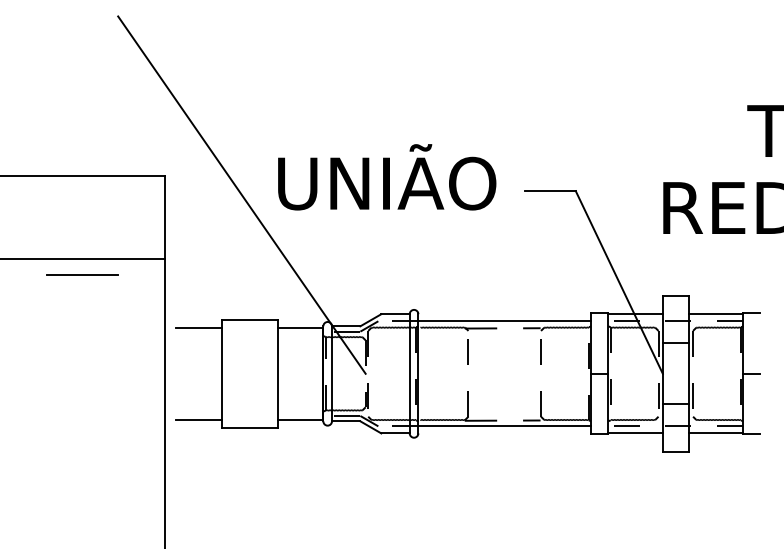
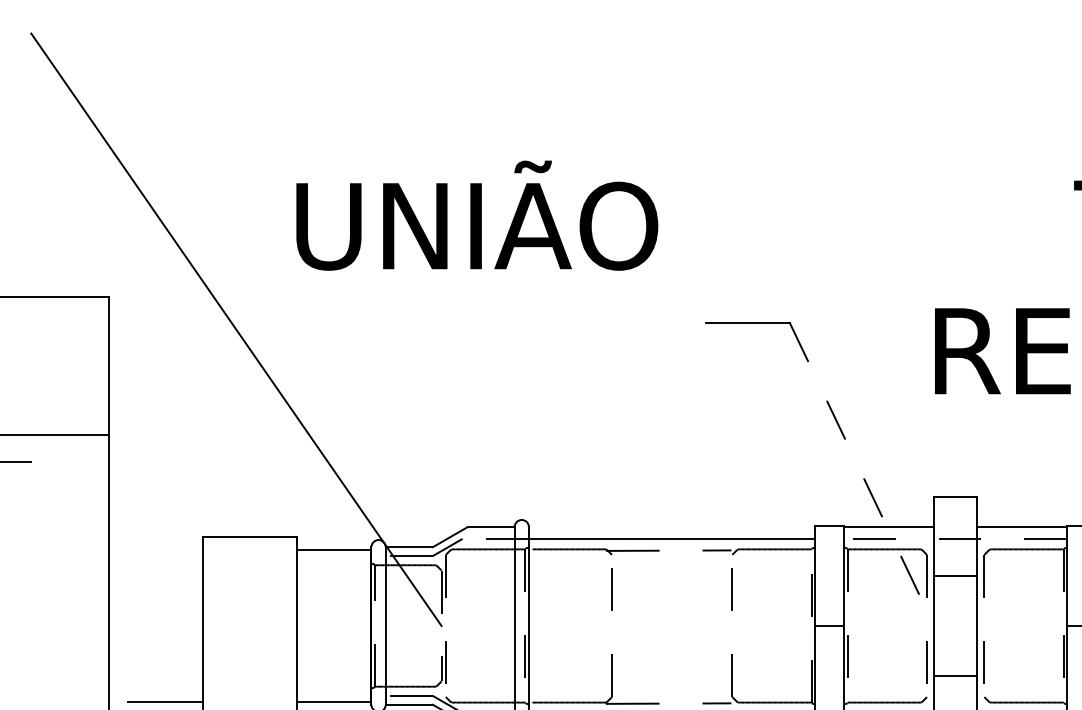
text: (387, 177) -> (477, 216), moved
line: (619, 282) -> (862, 474), solid -> dashed
line: (198, 327) -> (164, 549), removed

